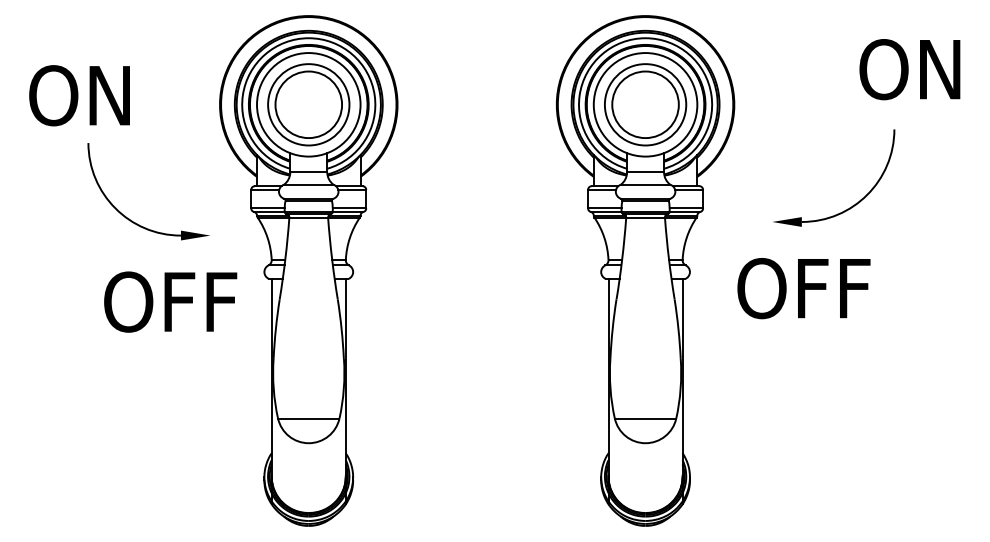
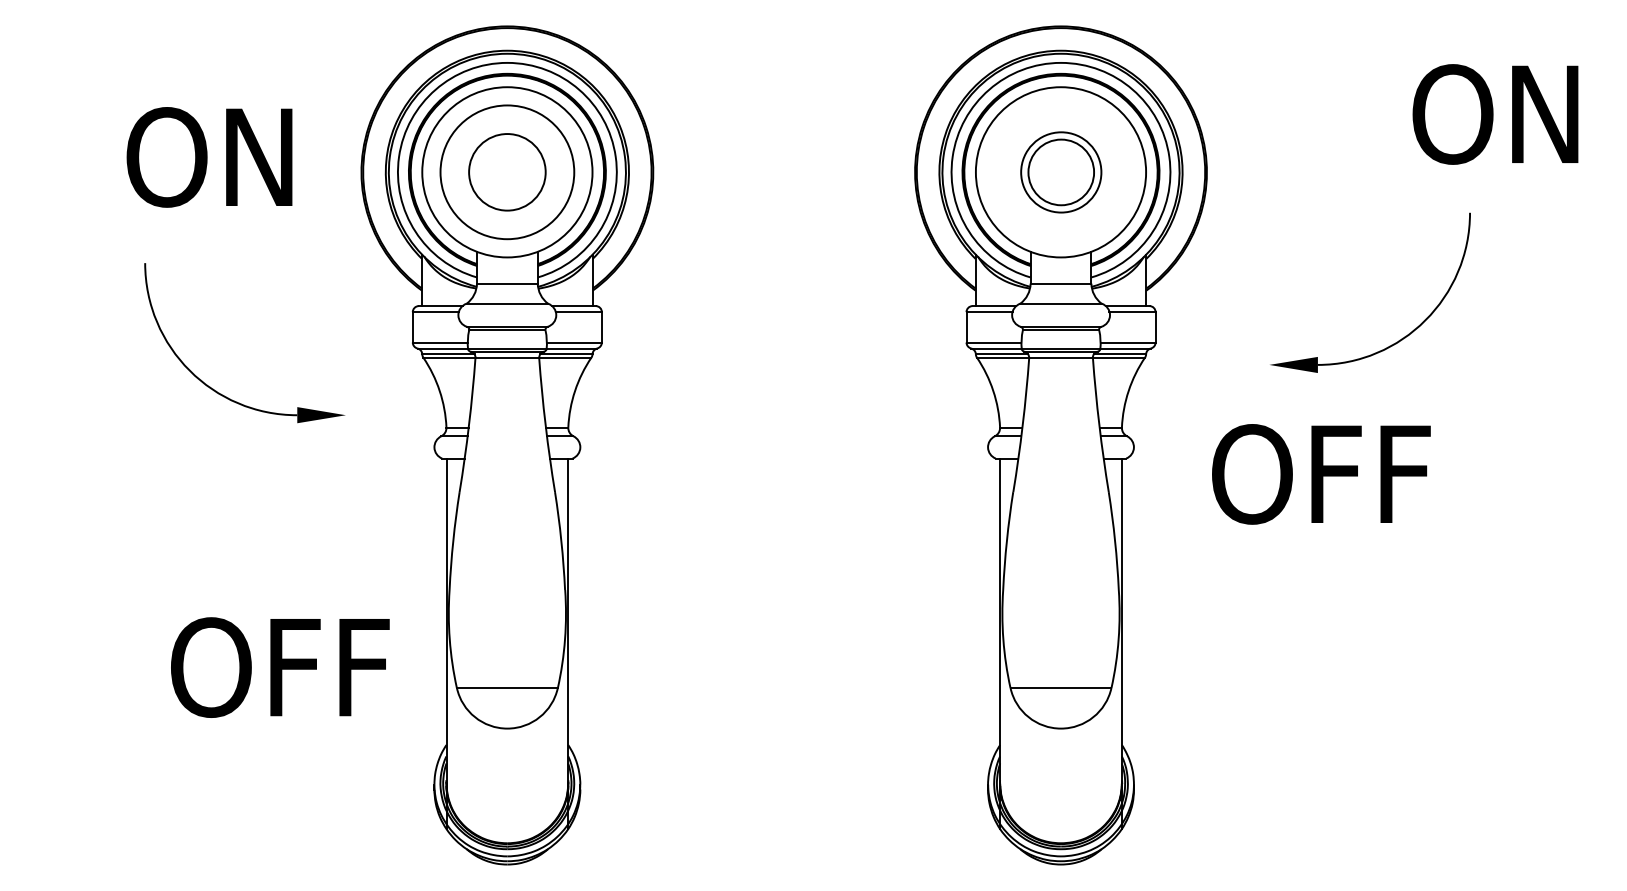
text: (79, 95) -> (209, 157), moved
circle: (308, 104) -> (506, 171), size x0.7
part: (645, 104) -> (1060, 171), size x0.6
part: (129, 218) -> (212, 387), moved
text: (170, 301) -> (280, 666), moved

